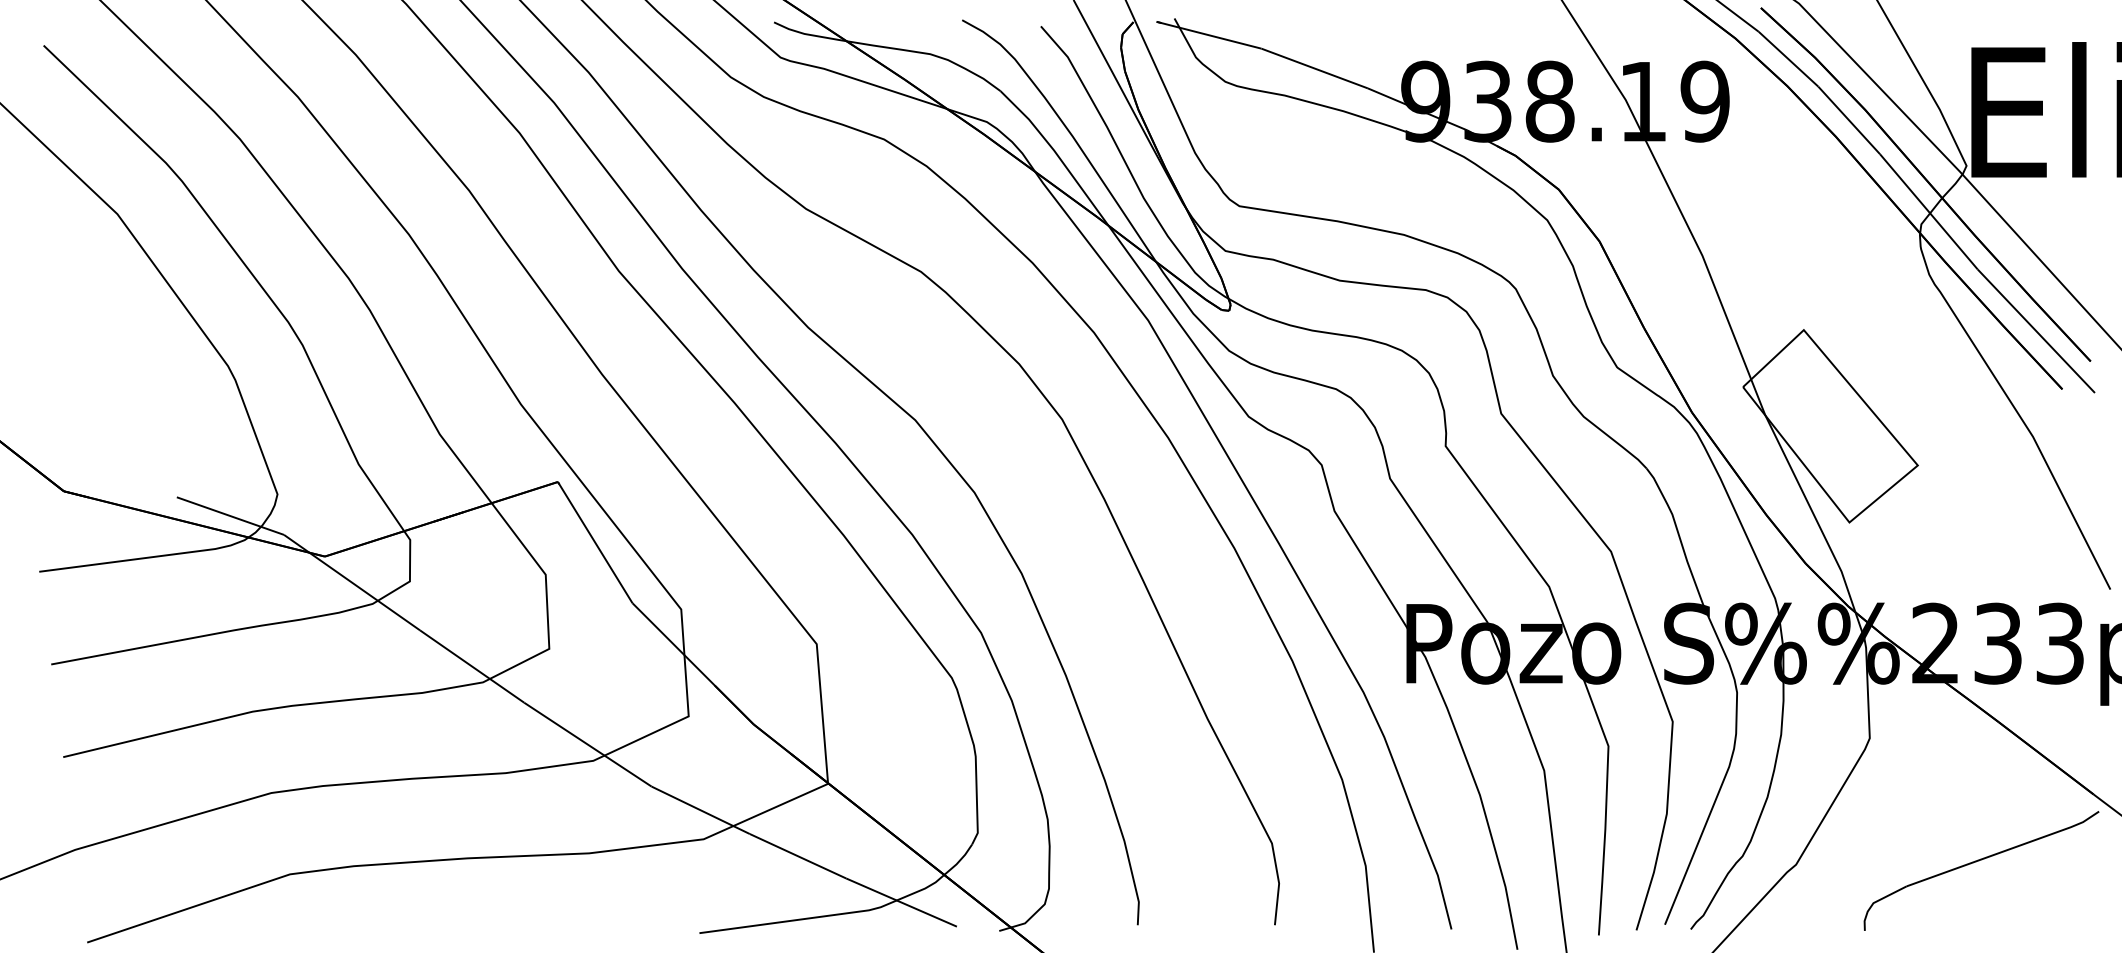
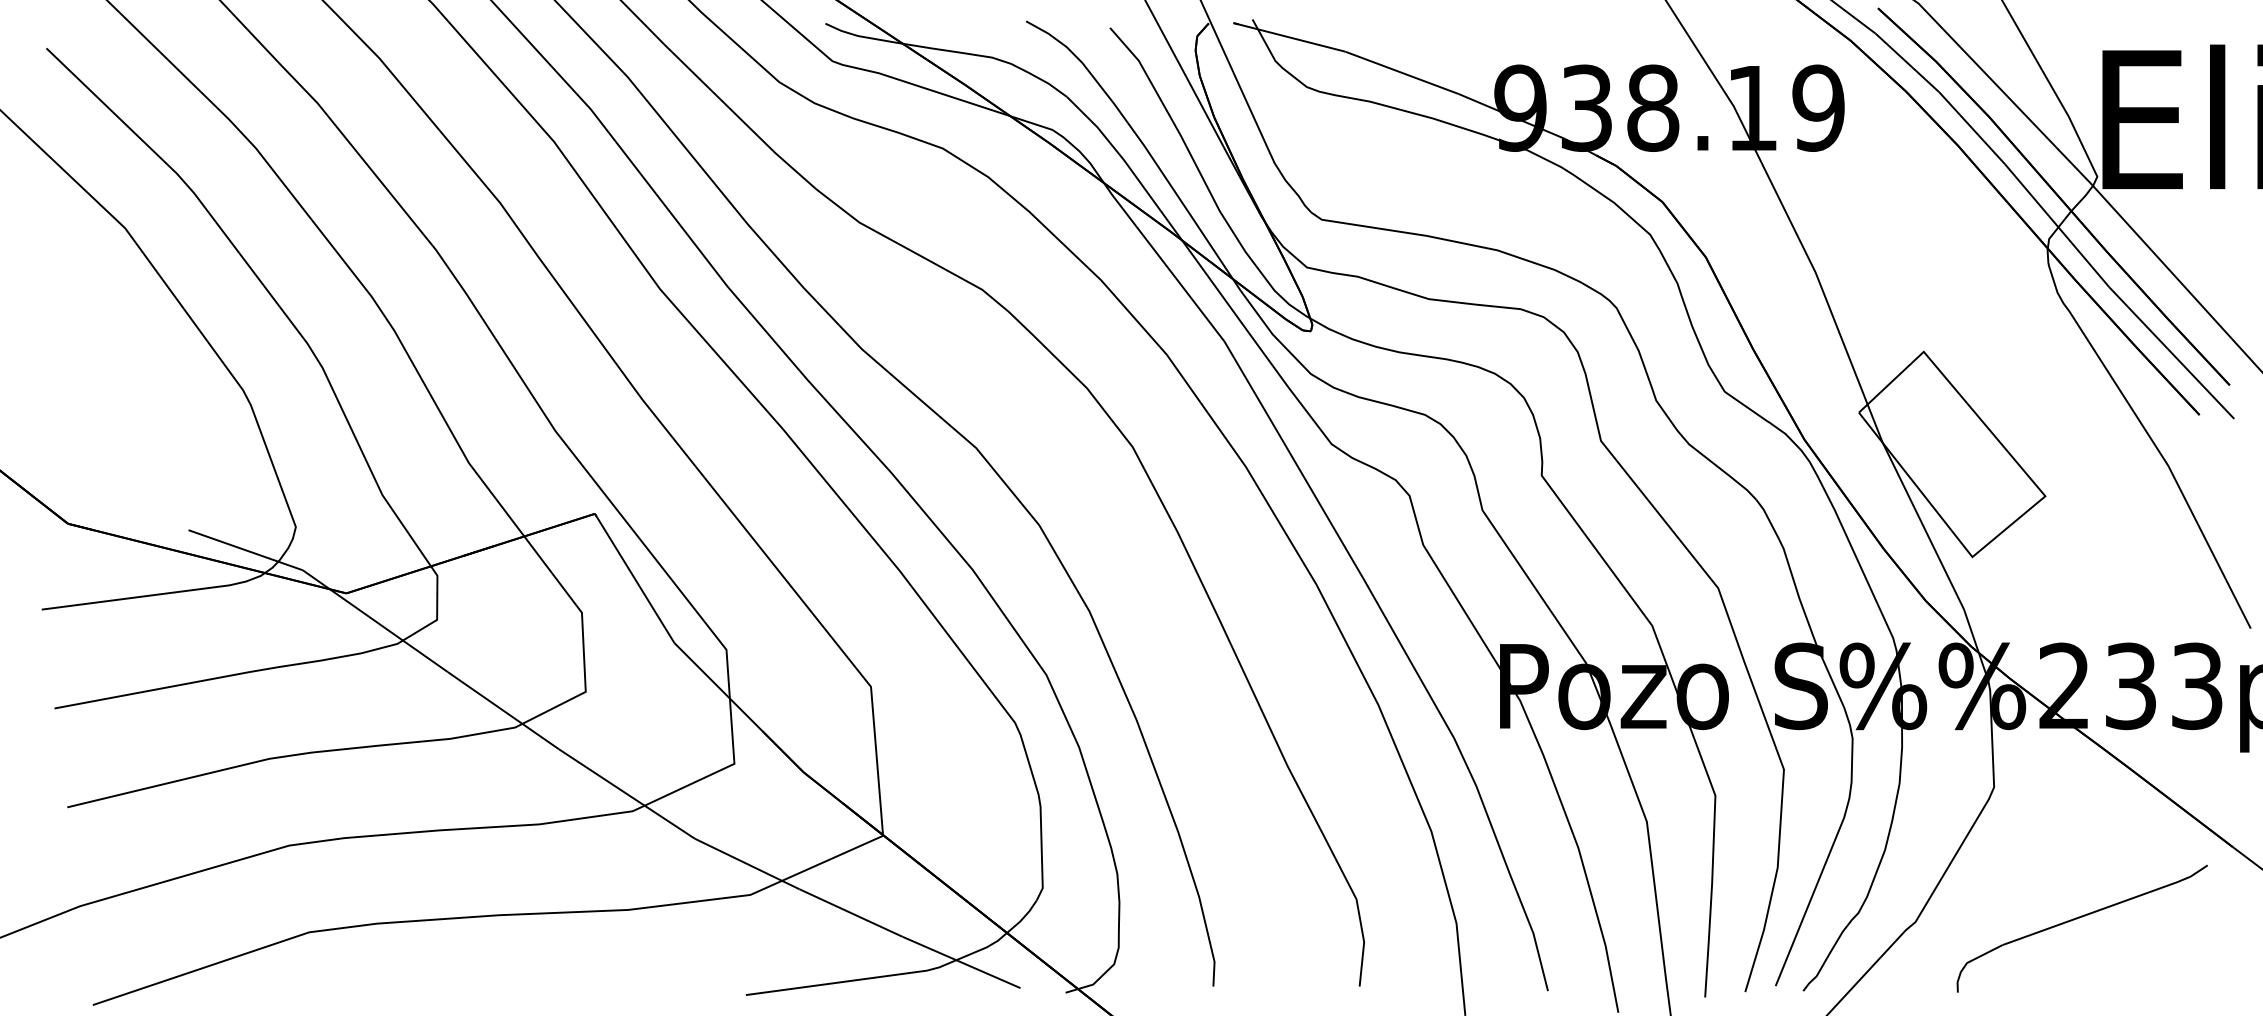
part: (1977, 862) -> (2077, 919), moved

